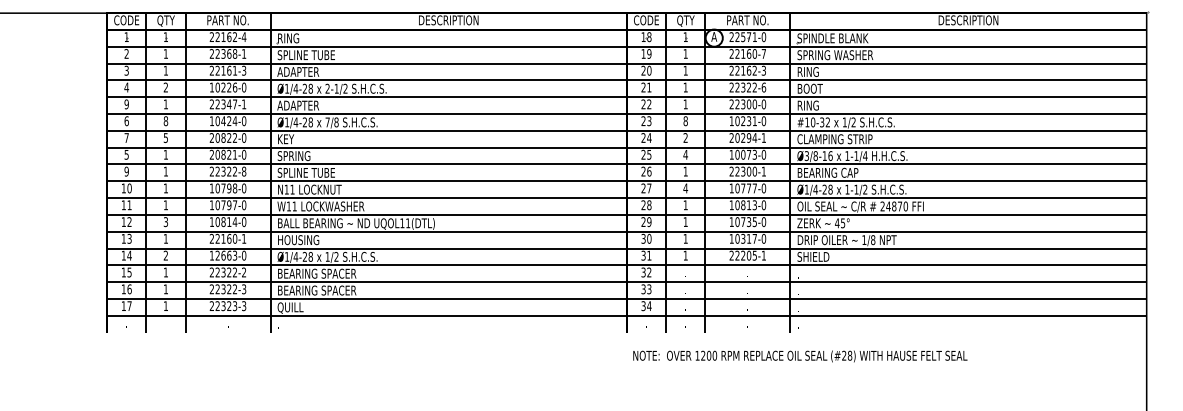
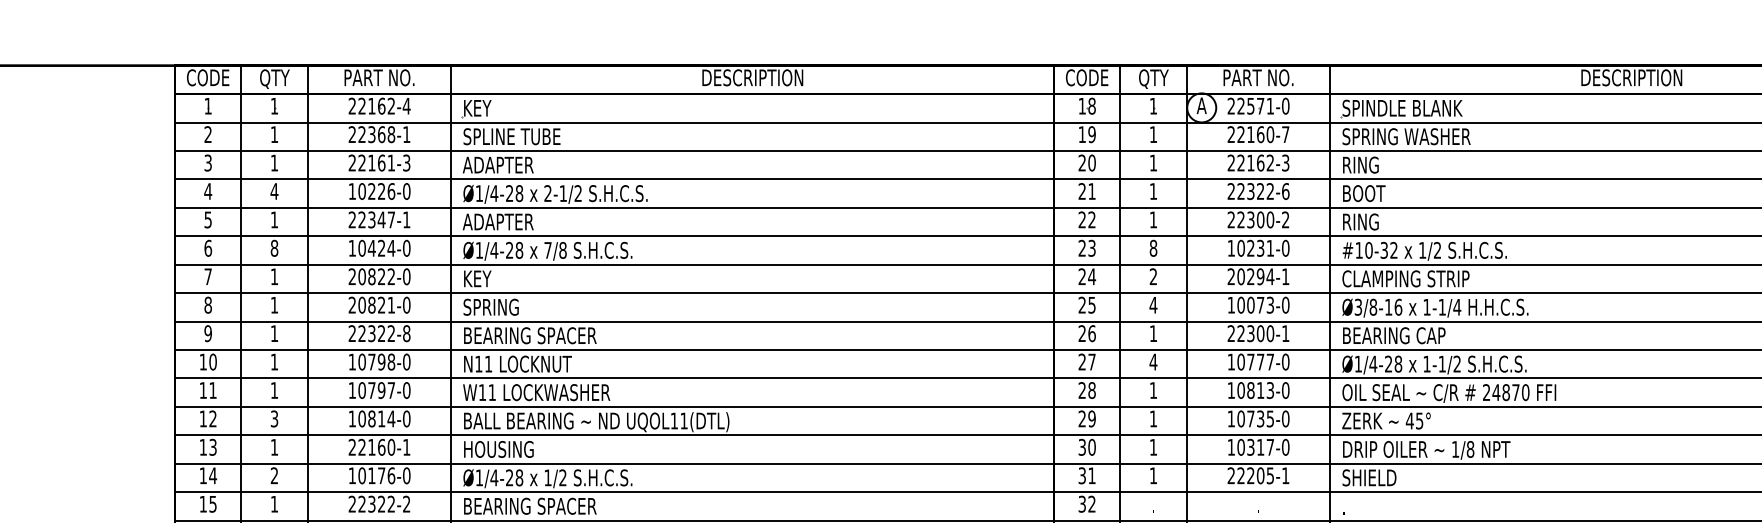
text: (289, 38) -> (483, 108), RING -> KEY
text: (165, 87) -> (273, 191), 2 -> 4
text: (126, 103) -> (207, 218), 9 -> 5
text: (763, 104) -> (1285, 220), 22300-0 -> 22300-2
text: (165, 138) -> (273, 277), 5 -> 1
text: (126, 154) -> (207, 304), 5 -> 8
text: (316, 172) -> (529, 335), SPLINE TUBE -> BEARING SPACER
text: (226, 255) -> (376, 475), 12663-0 -> 10176-0

